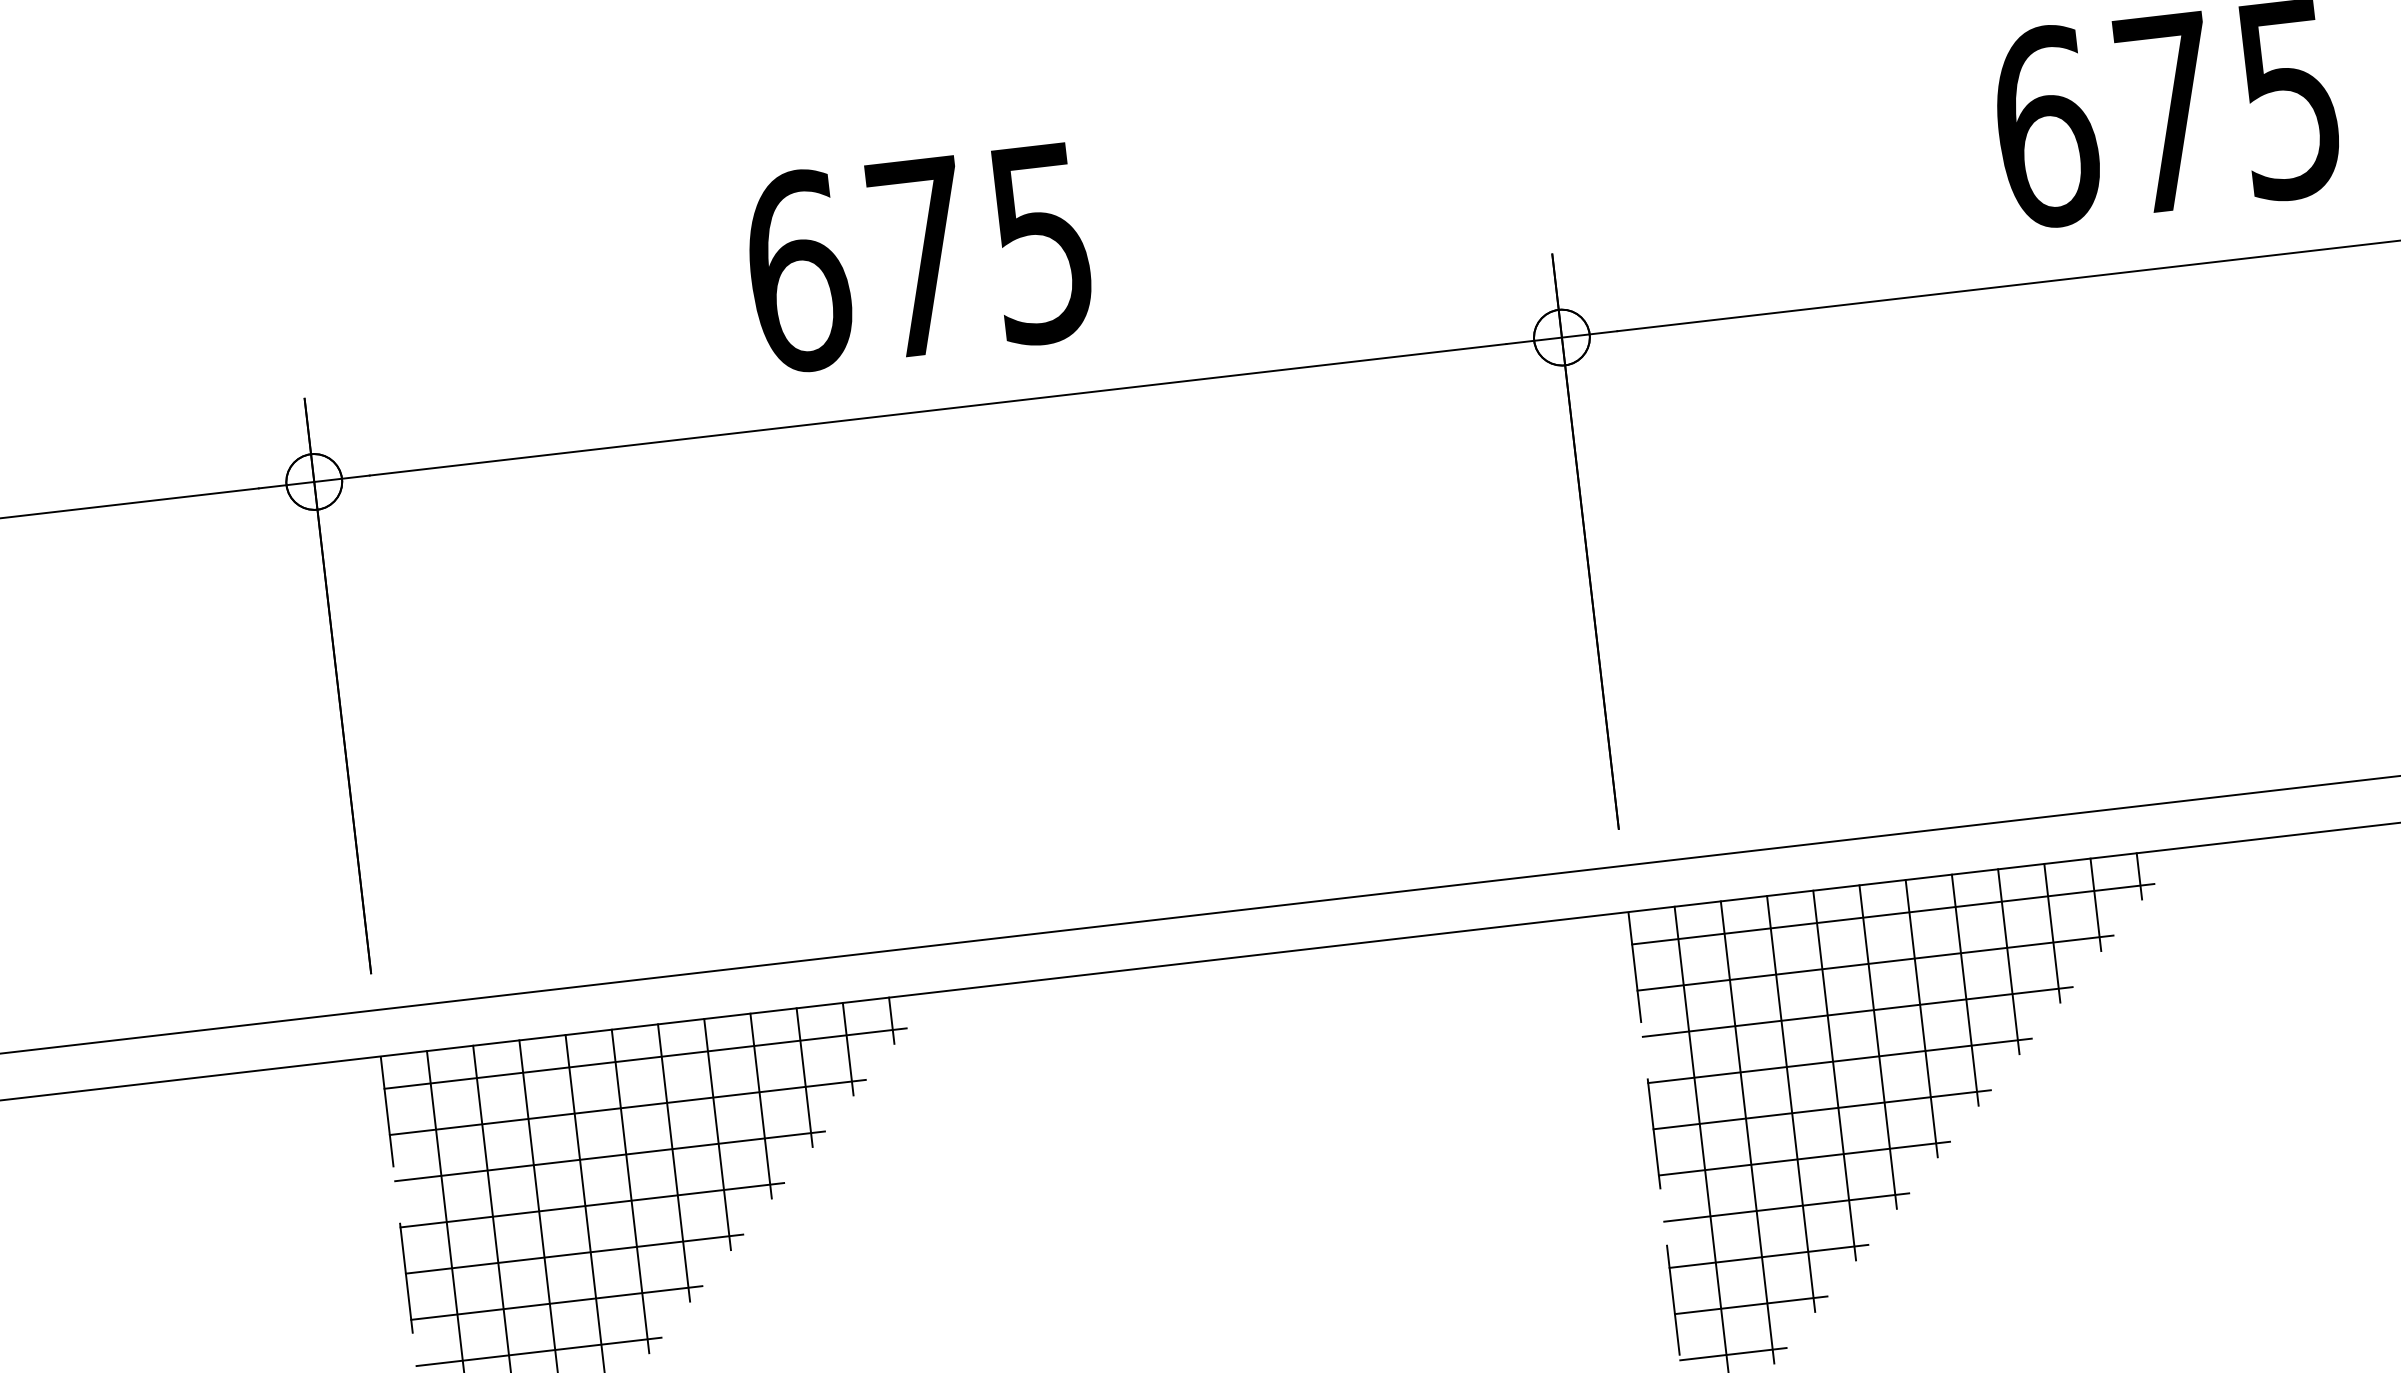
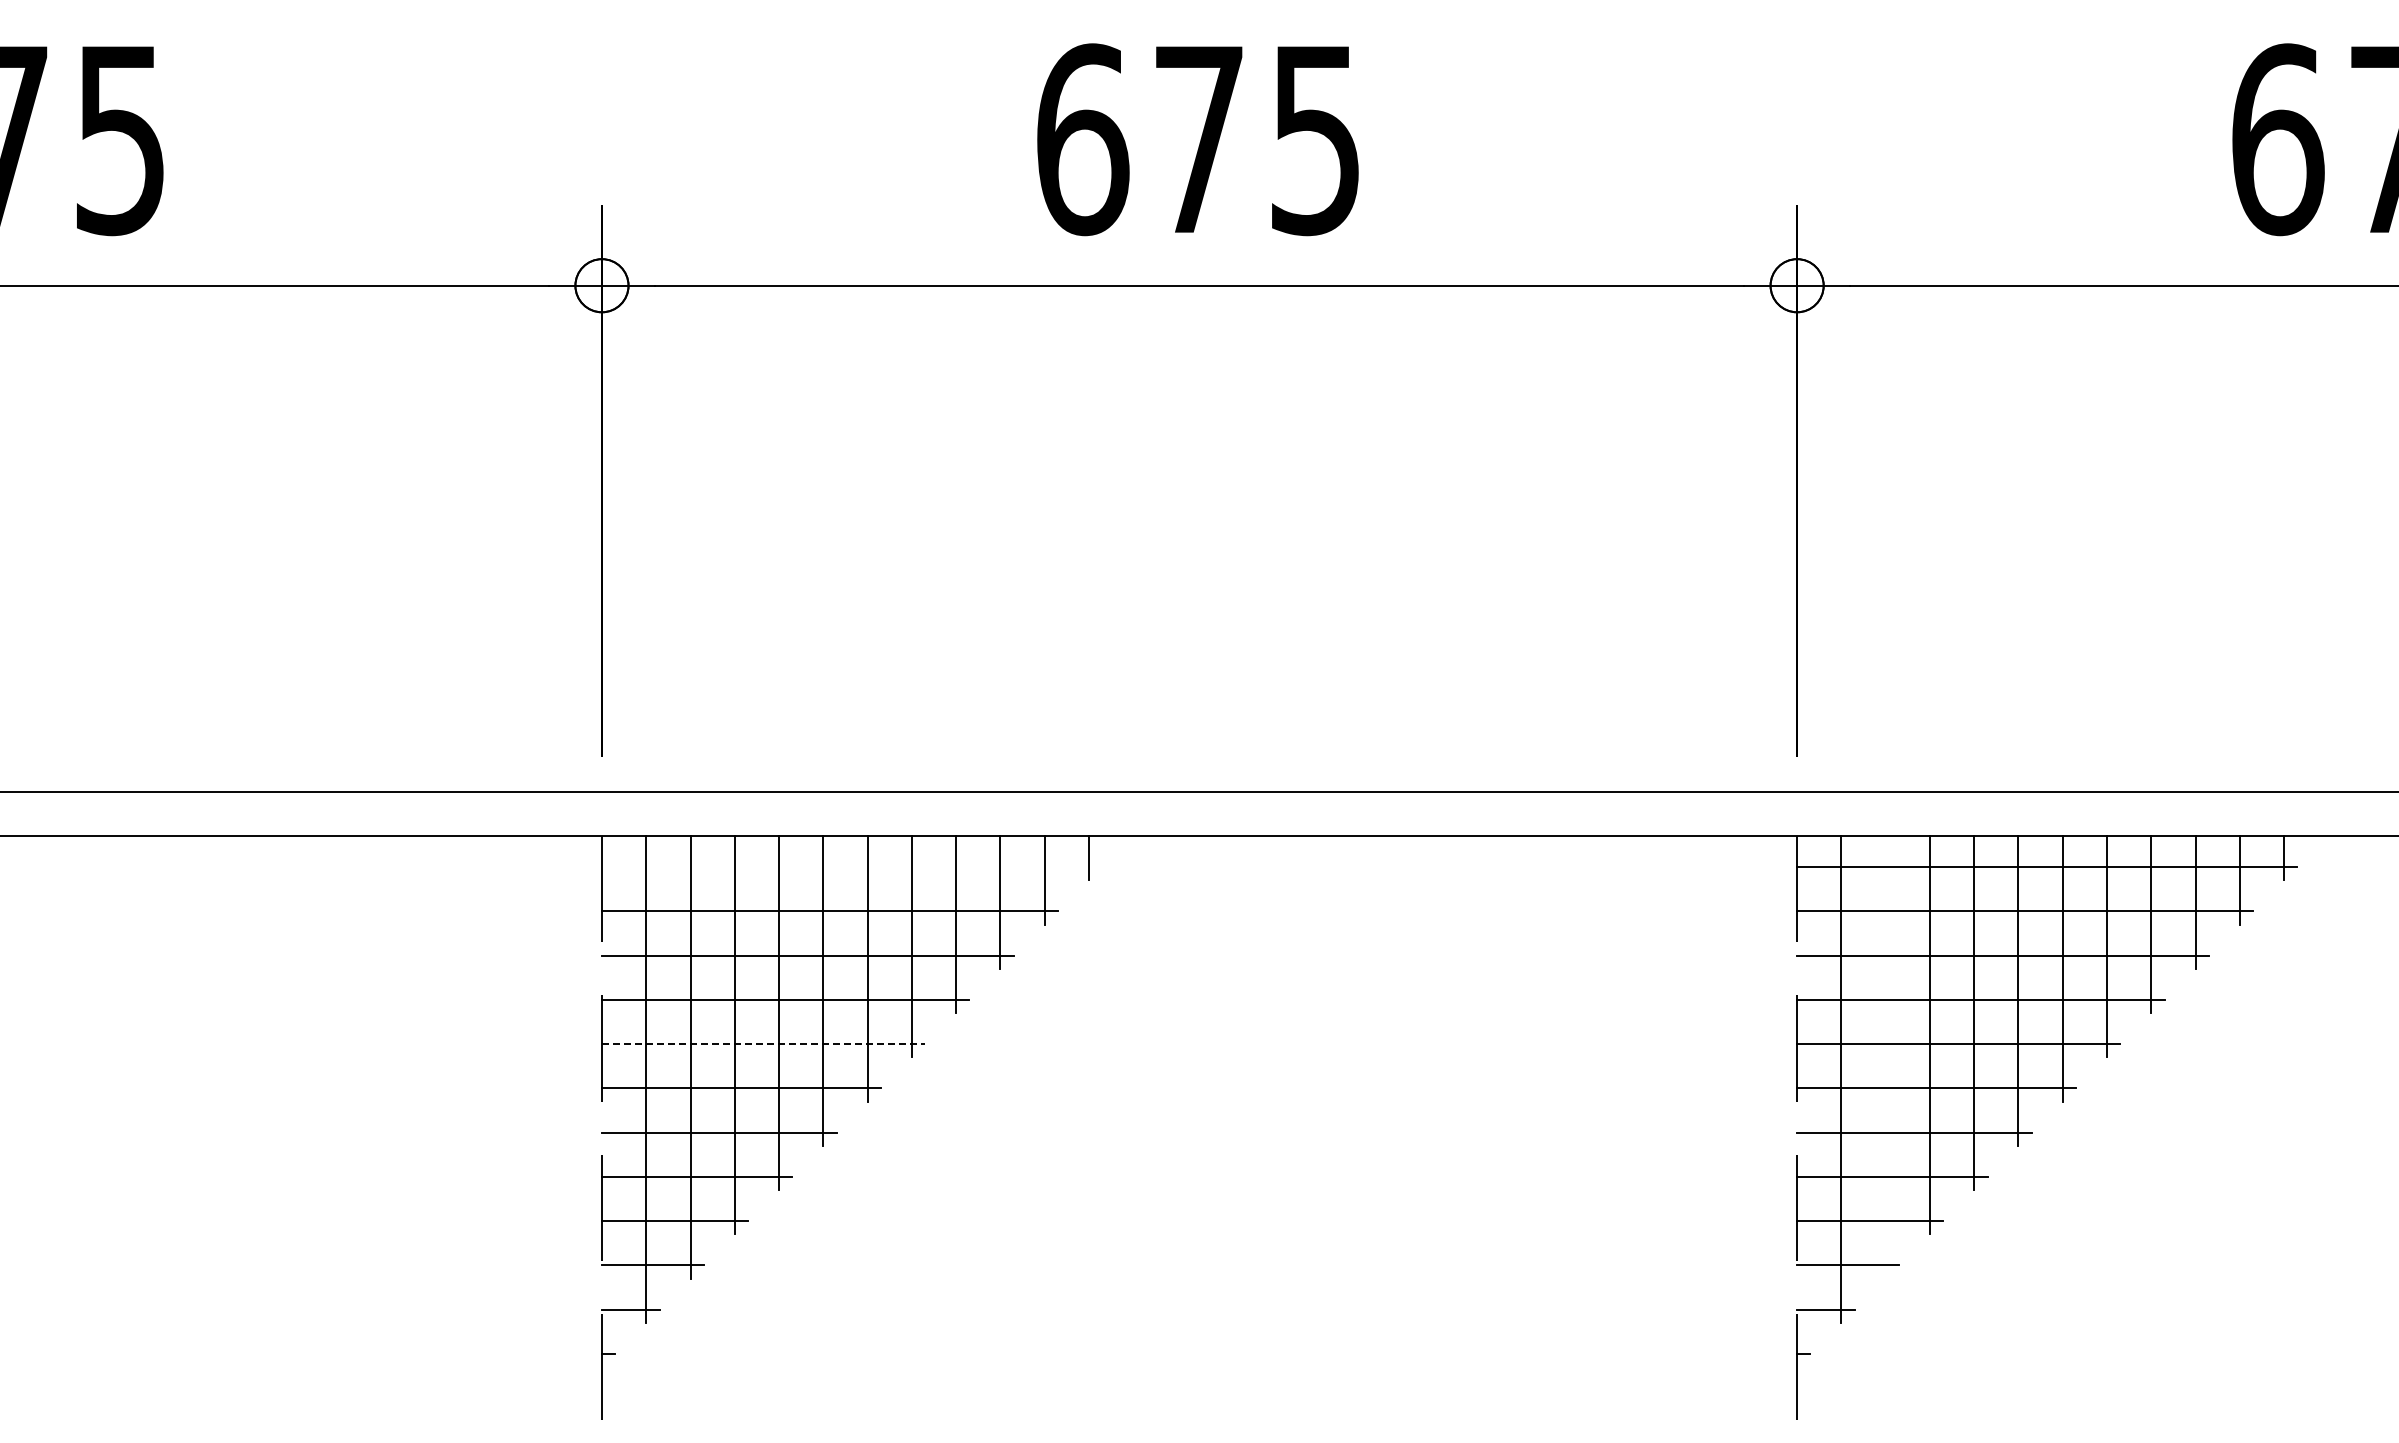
line: (645, 1059) -> (851, 867), removed
line: (1747, 1132) -> (1885, 1057), removed
line: (574, 1254) -> (763, 1044), solid -> dashed

